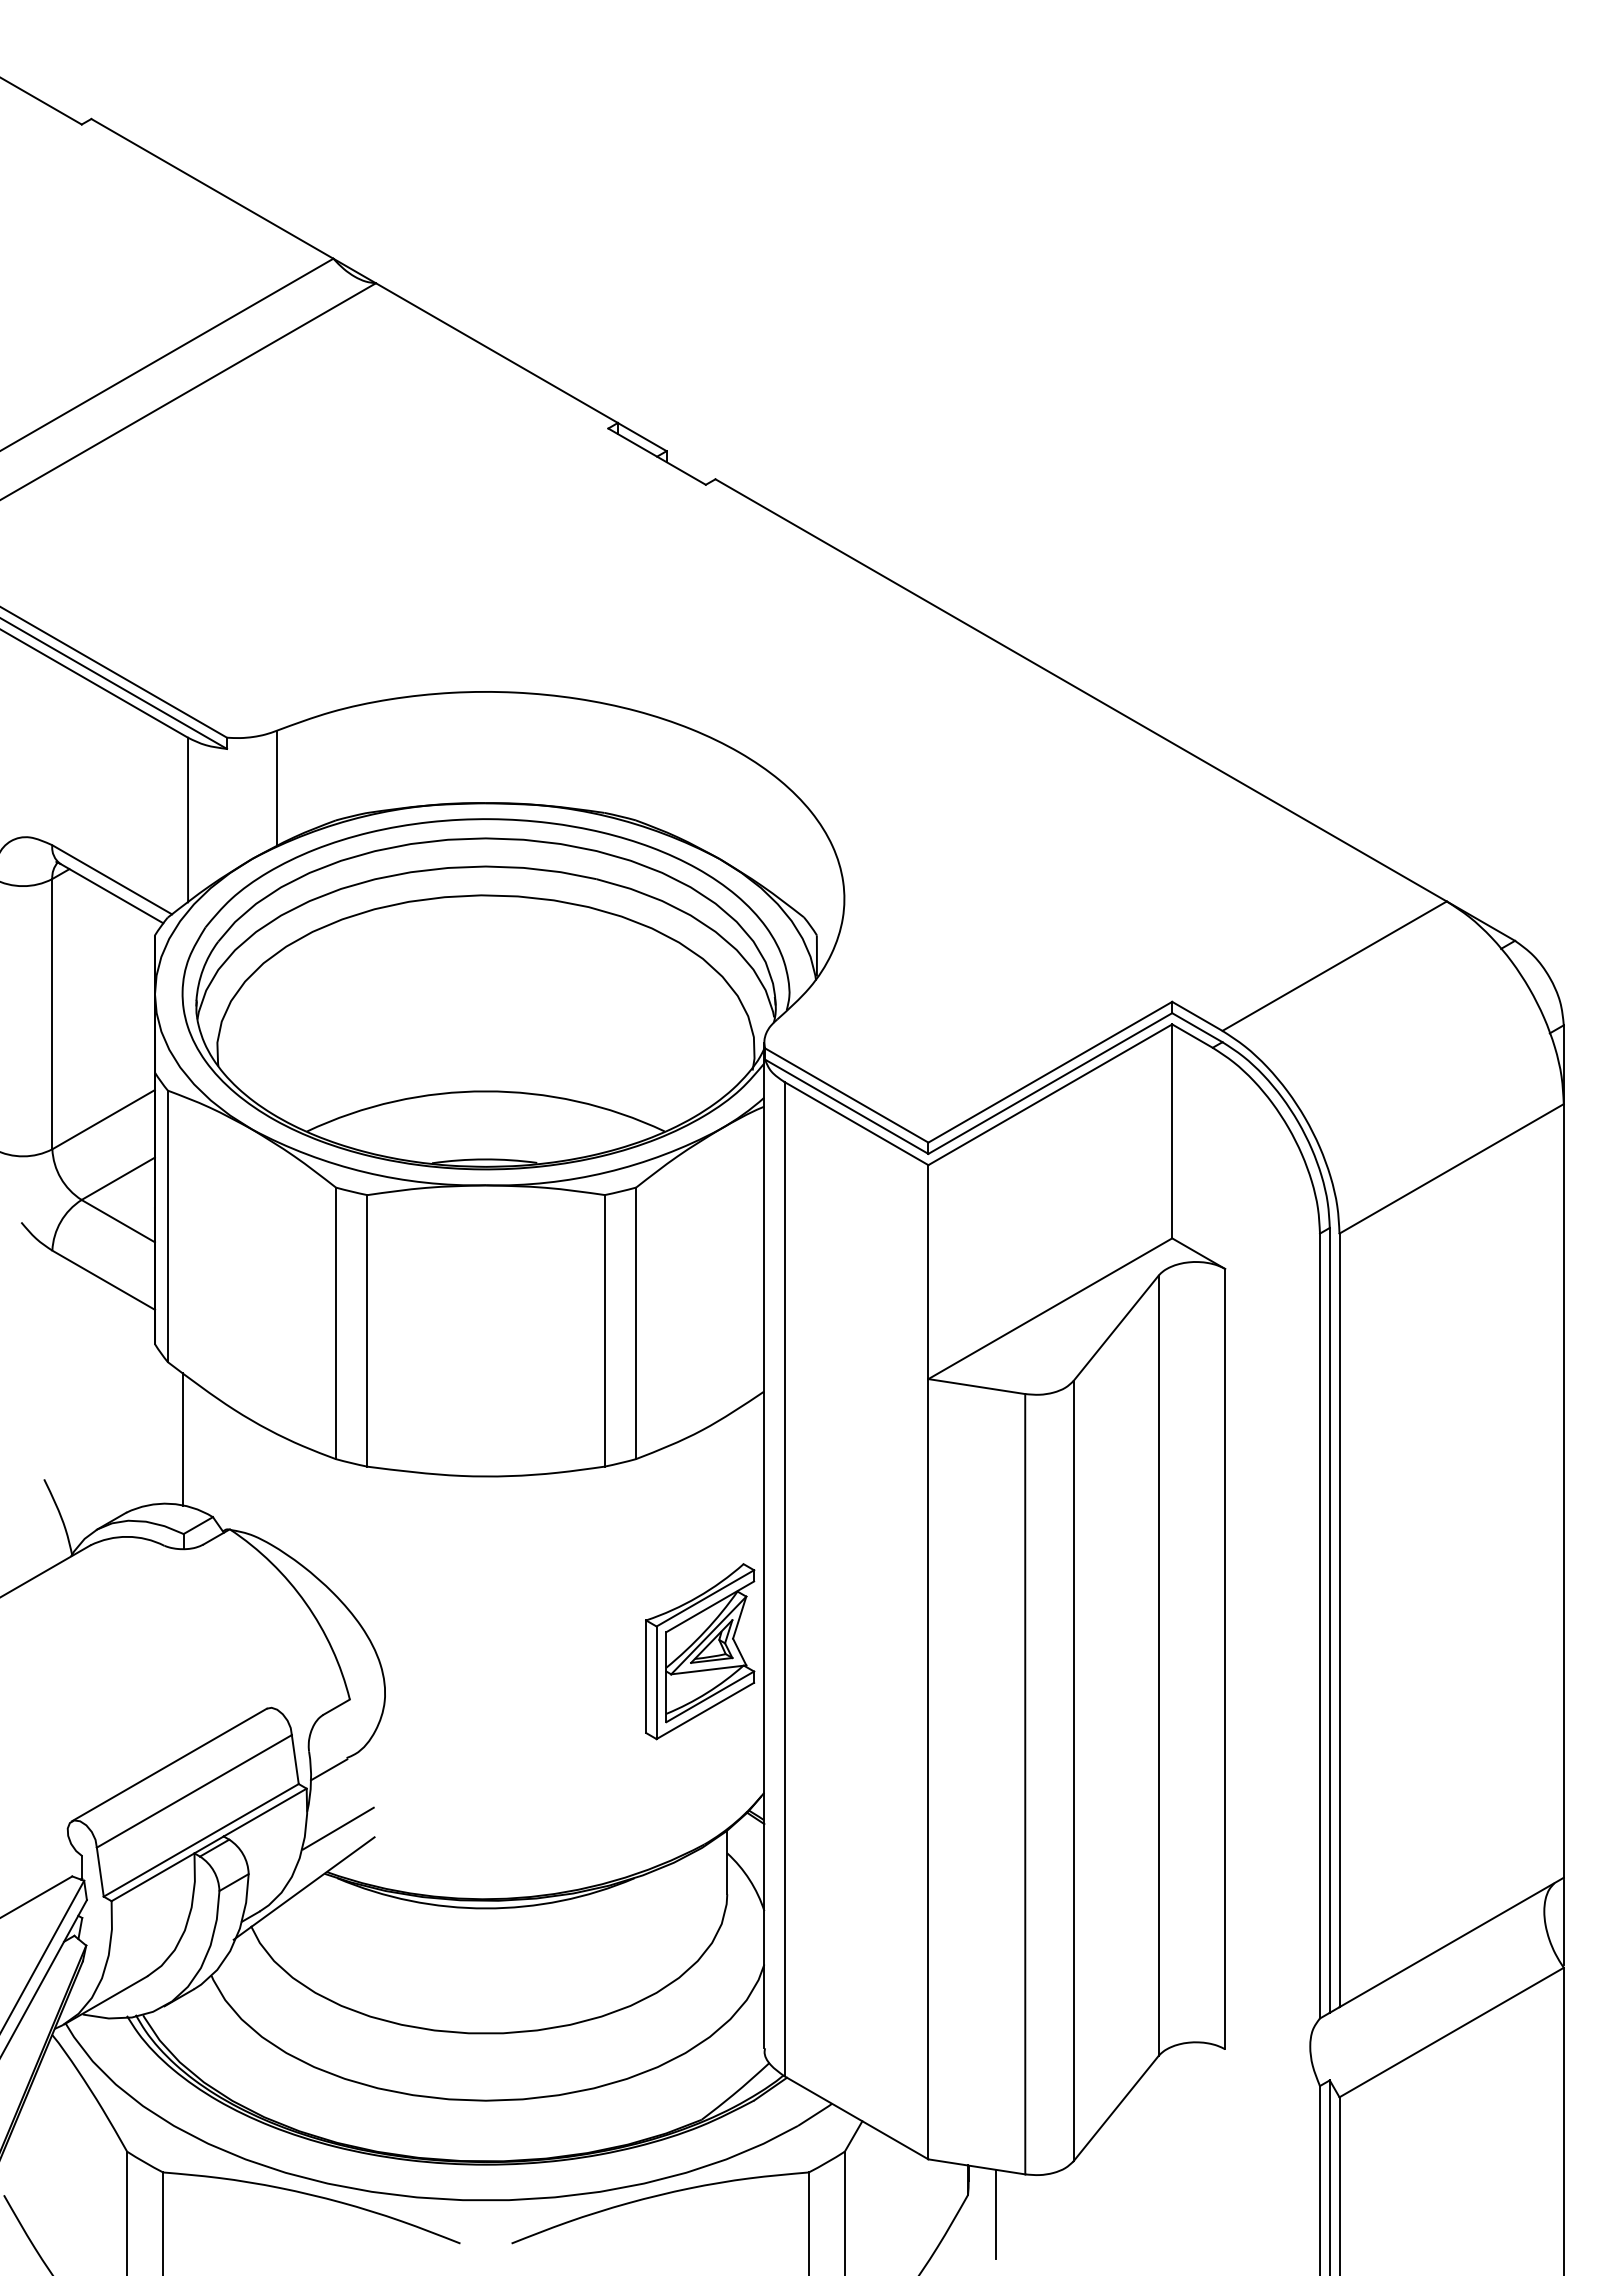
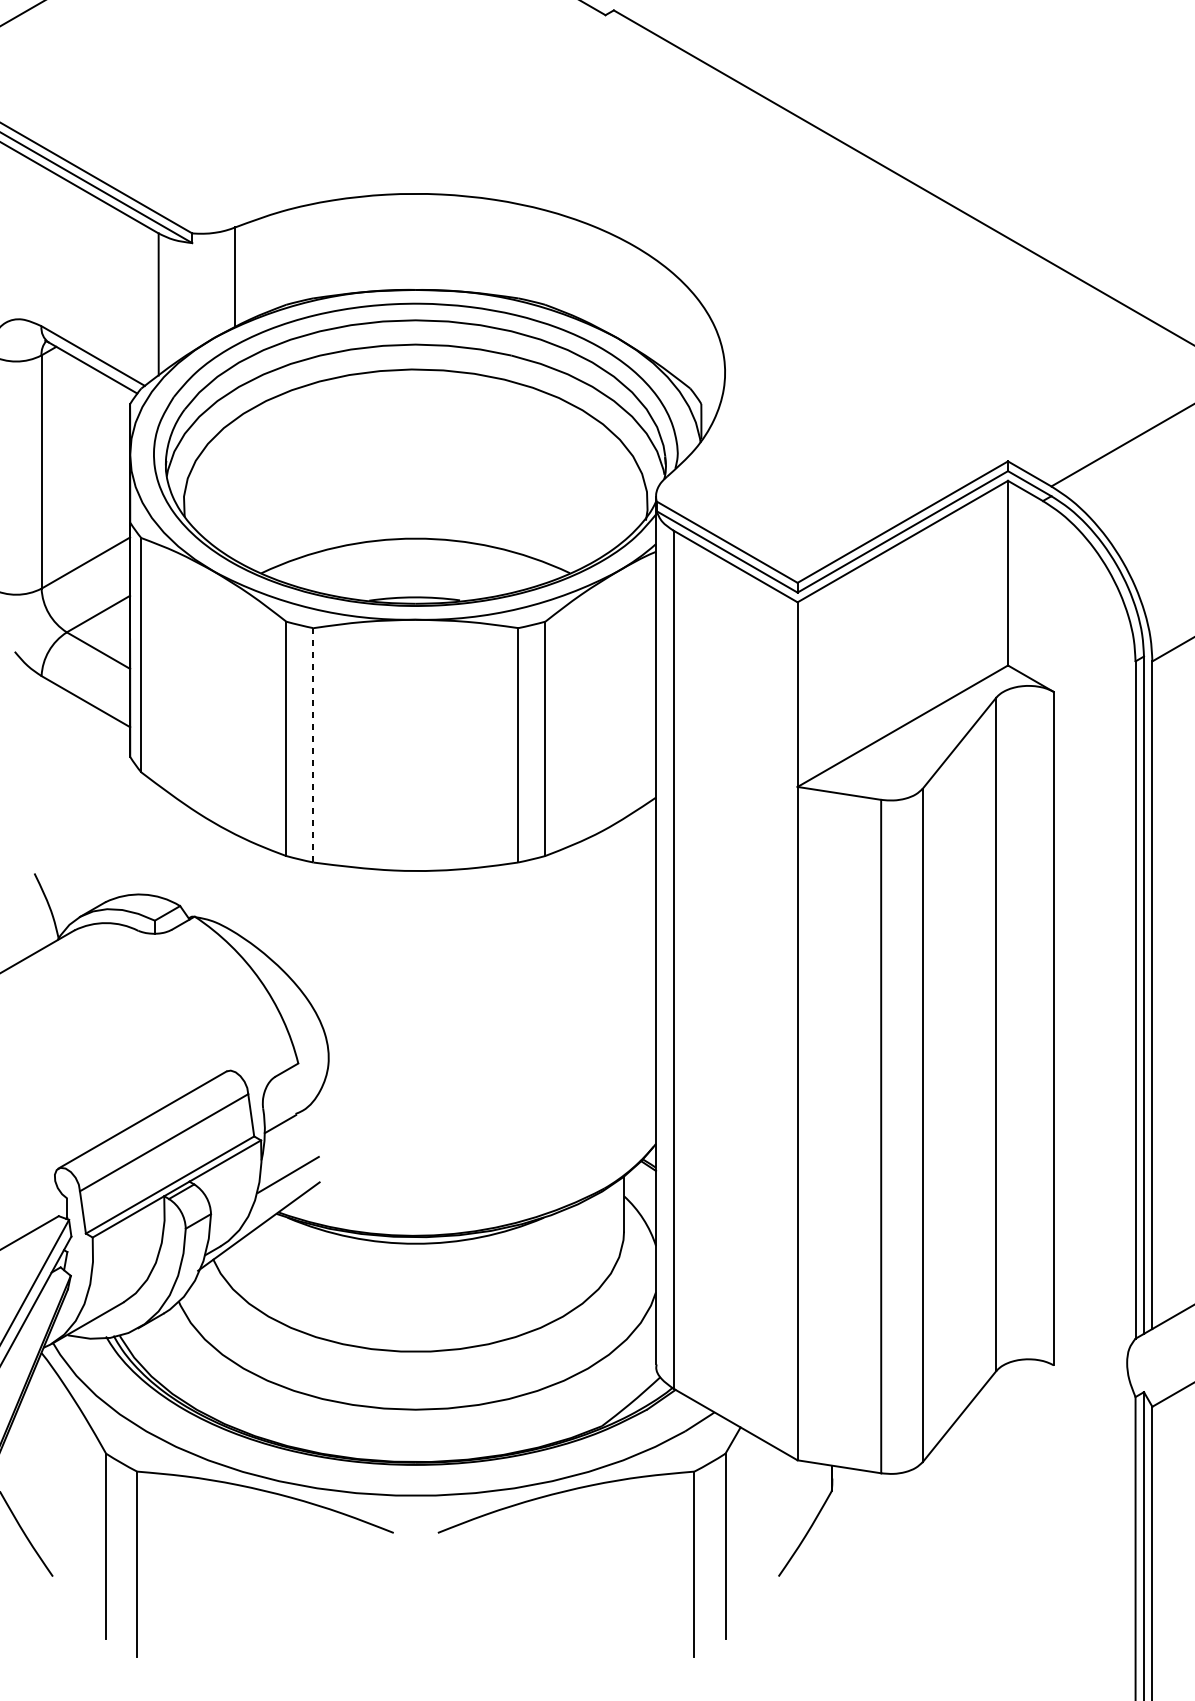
line: (367, 1330) -> (313, 745), solid -> dashed
line: (182, 1439) -> (153, 839), removed
part: (700, 1651) -> (600, 1022), removed
line: (995, 2214) -> (855, 1507), removed

